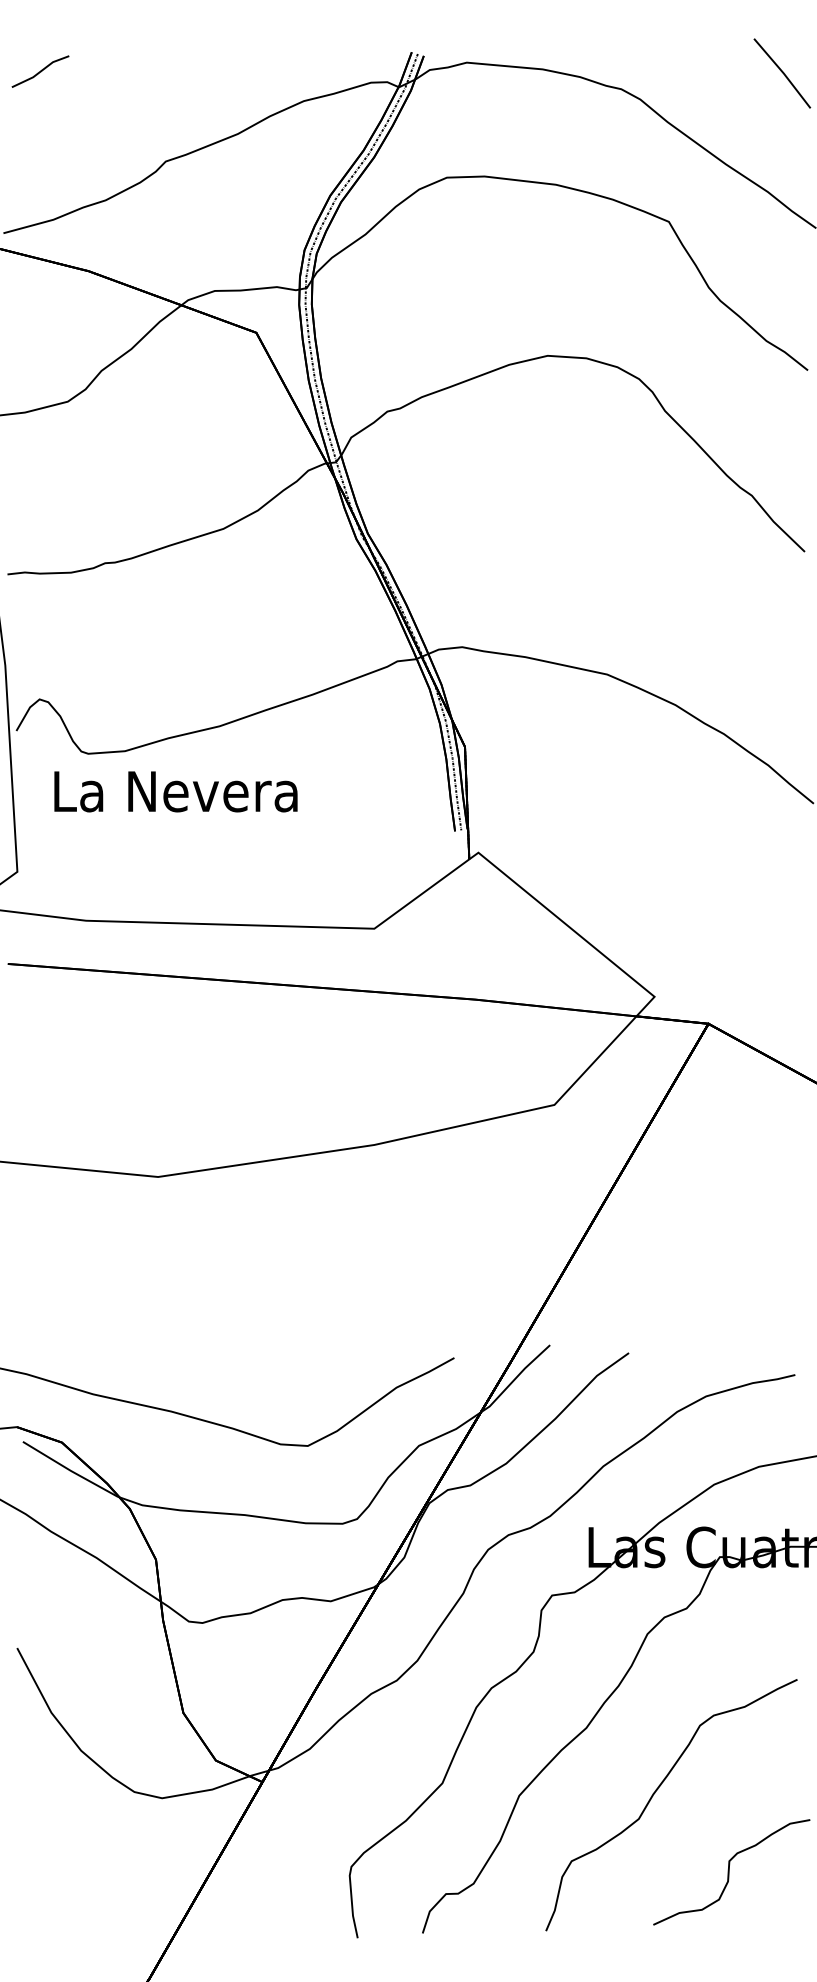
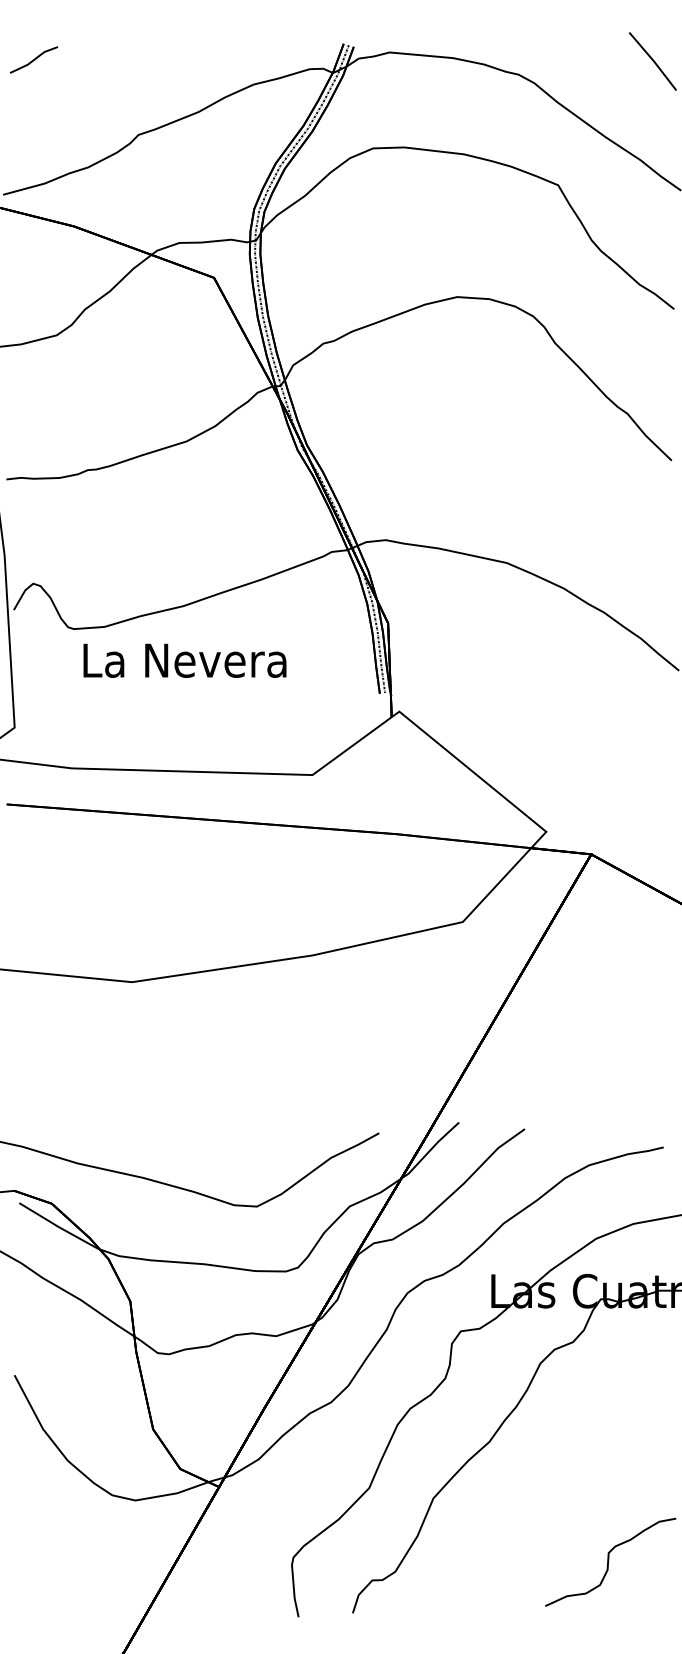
text: (175, 791) -> (184, 660), moved
part: (656, 1793) -> (547, 1496), removed

